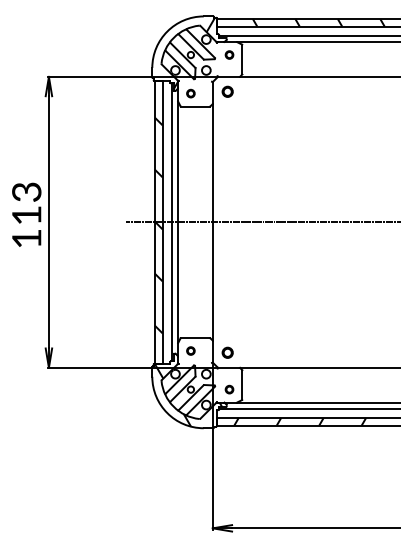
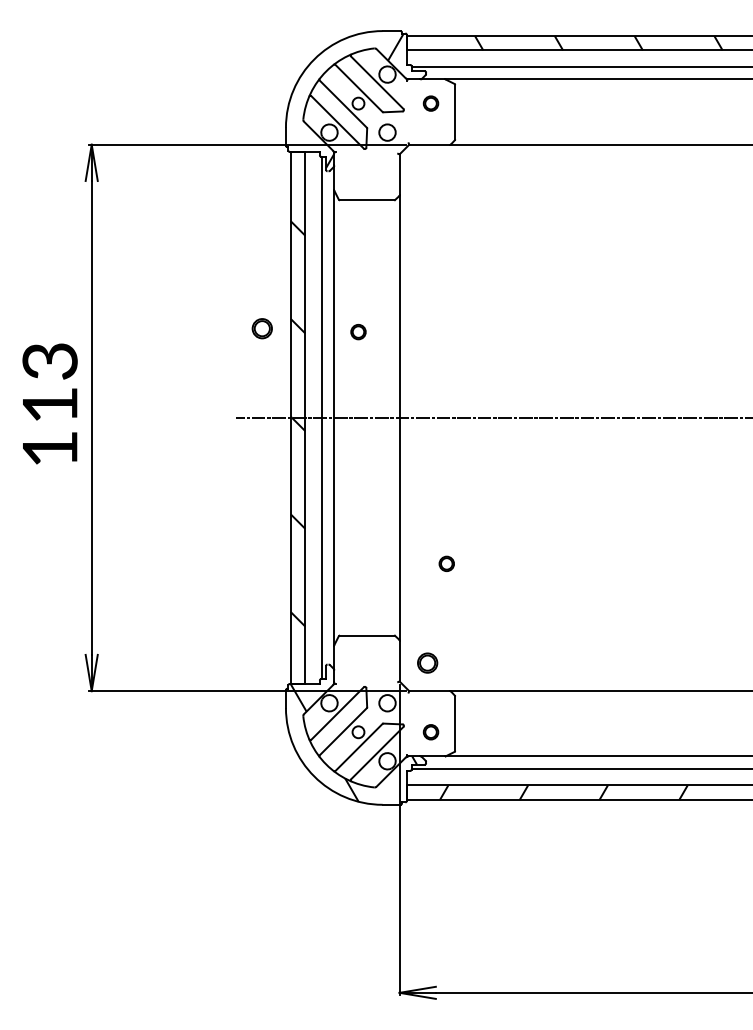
part: (227, 91) -> (261, 328), moved
part: (190, 93) -> (357, 331), moved
part: (190, 350) -> (446, 562), moved

